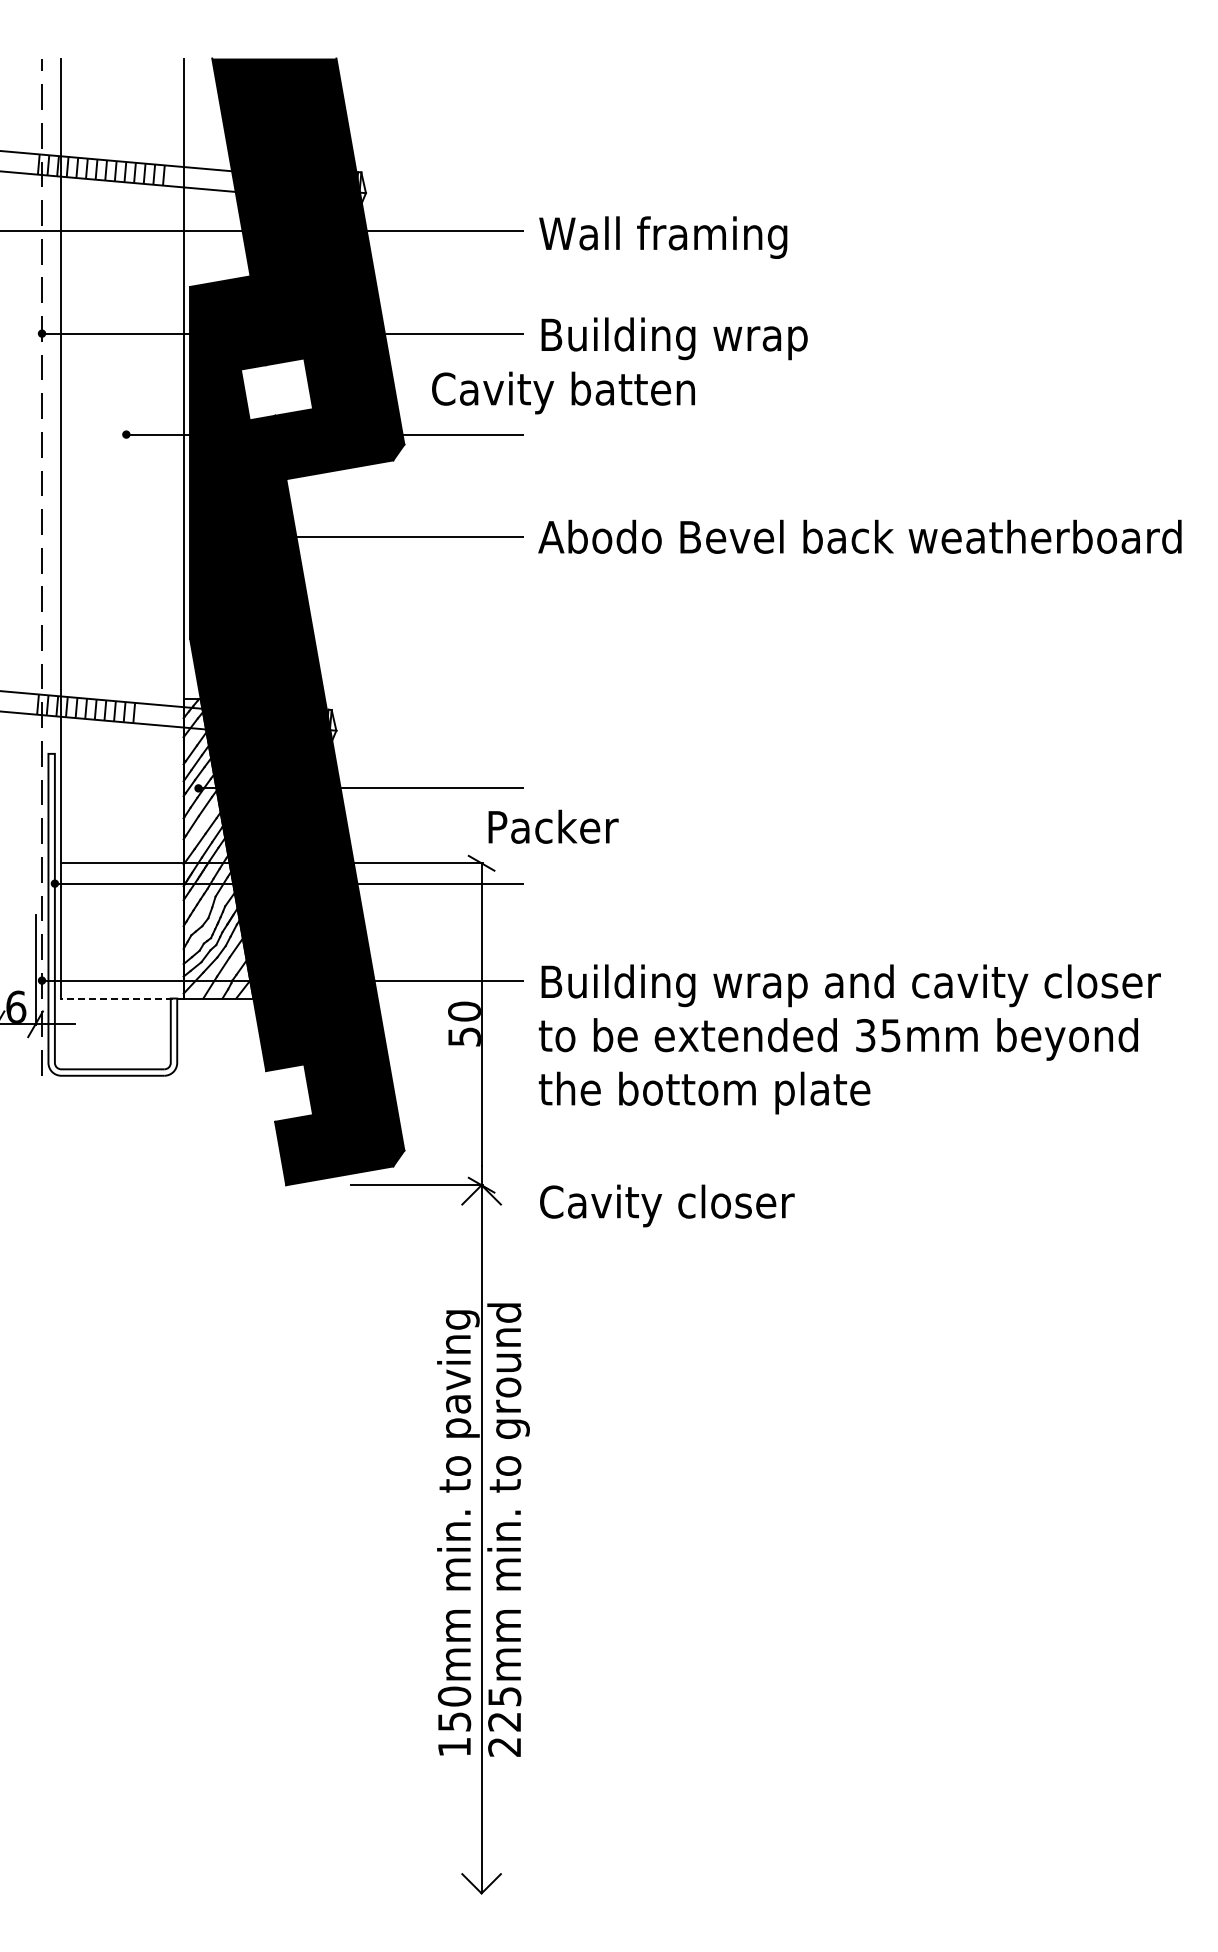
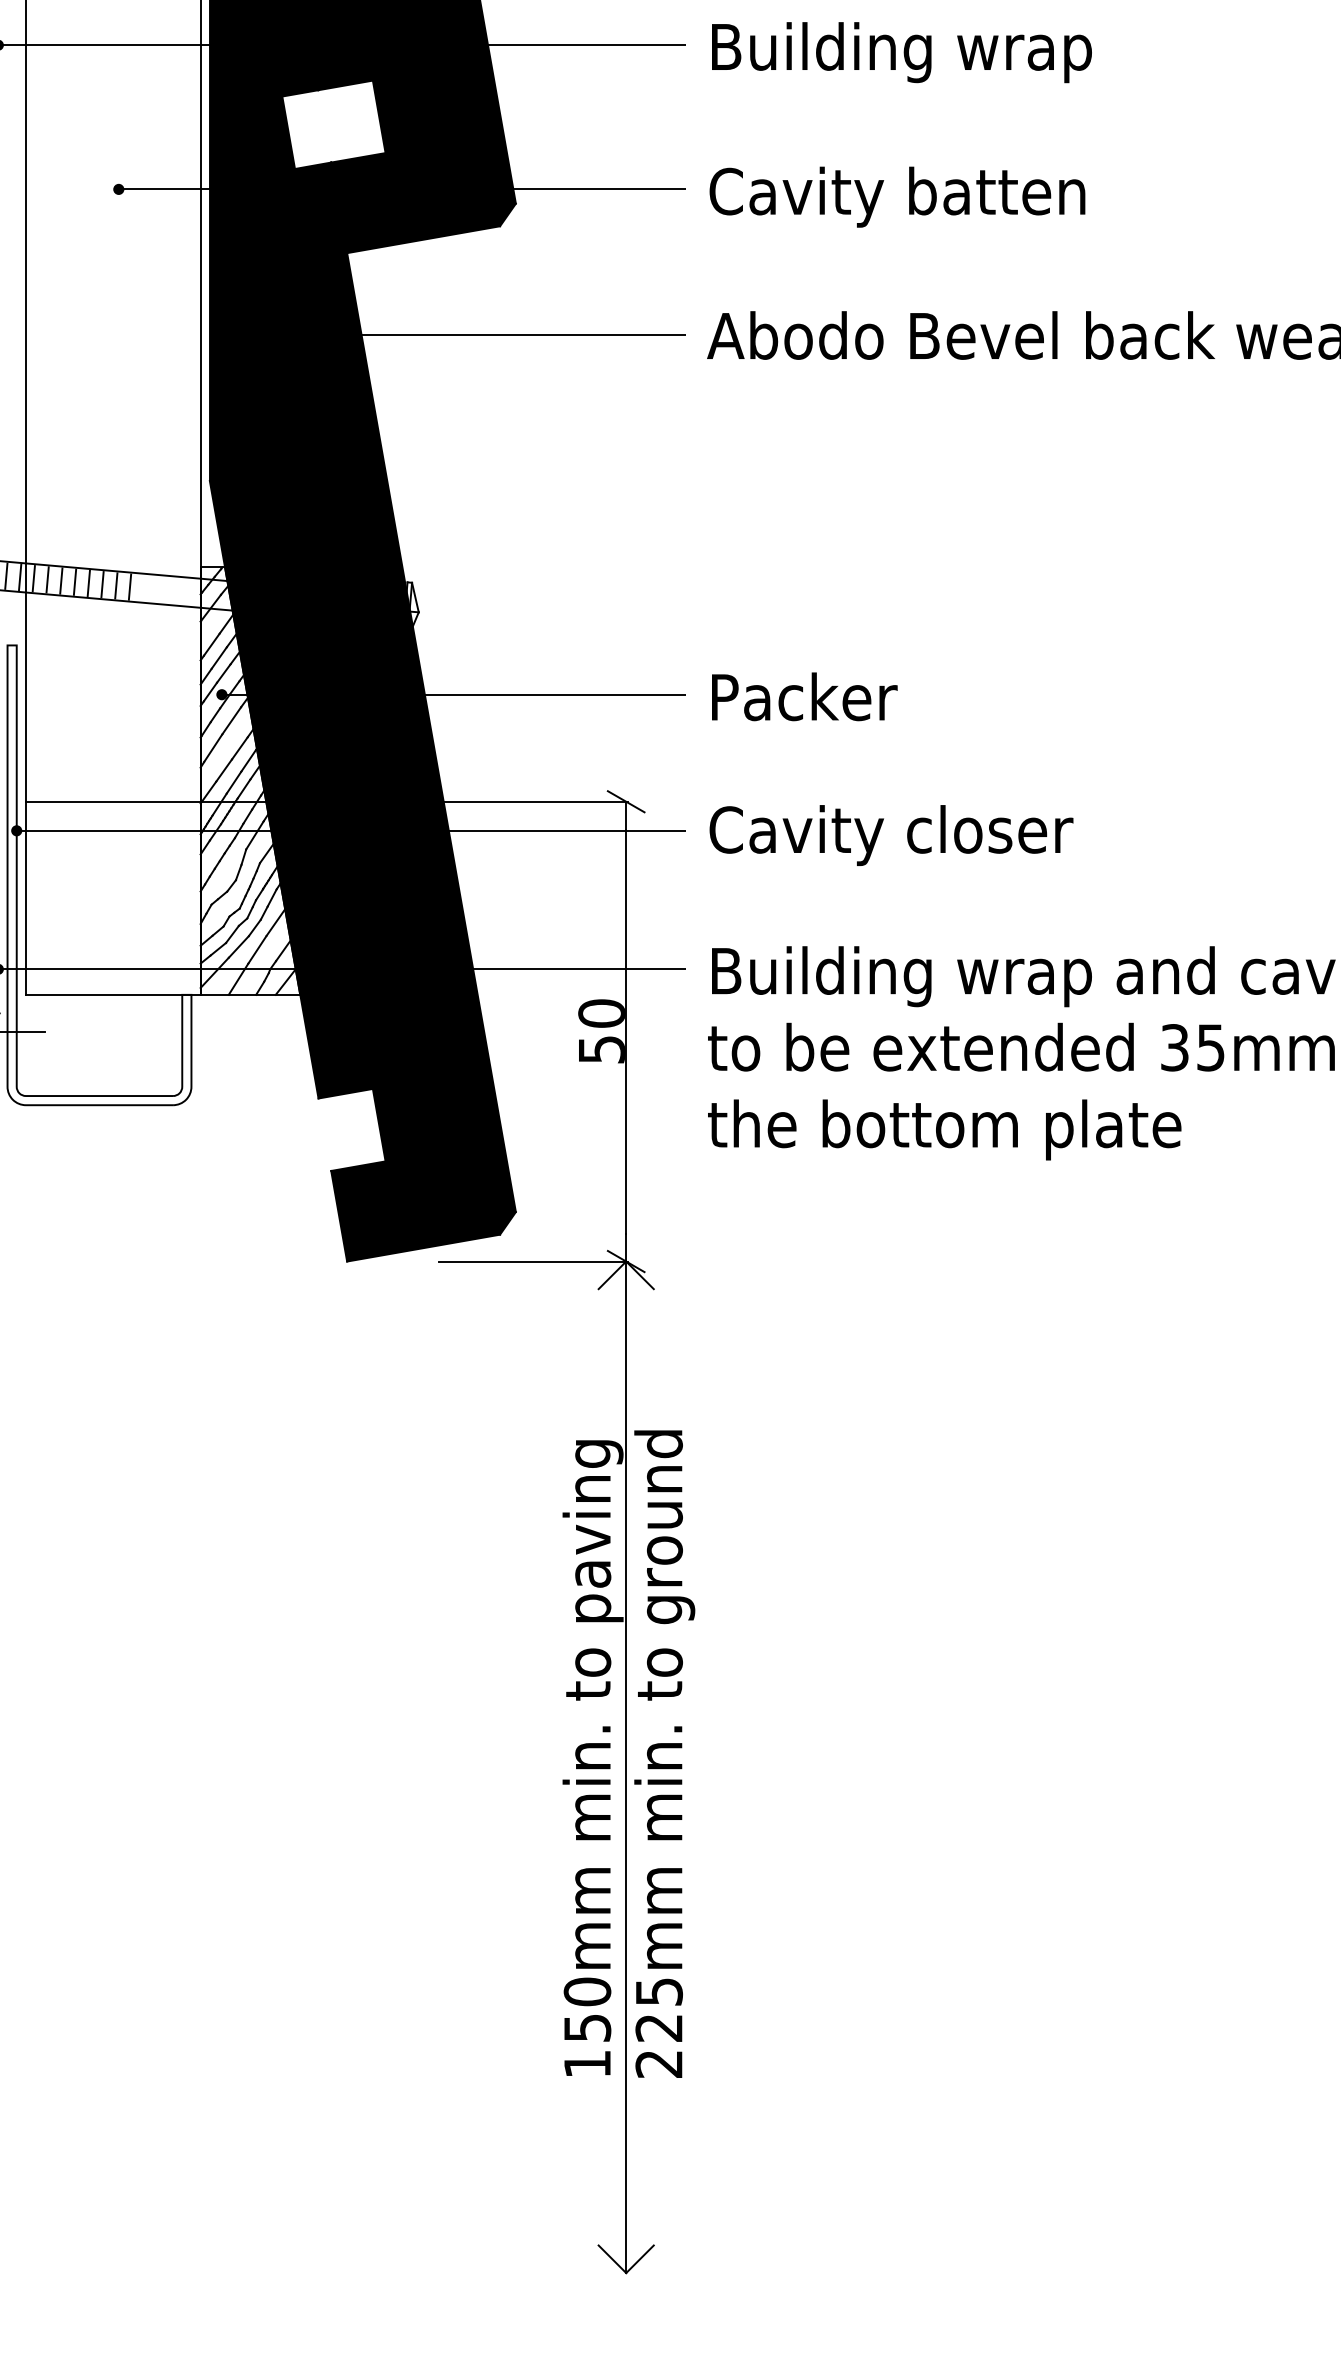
text: (563, 392) -> (897, 196), moved
text: (553, 826) -> (804, 696), moved
line: (122, 998) -> (113, 994), dashed -> solid
text: (667, 1205) -> (891, 834), moved

